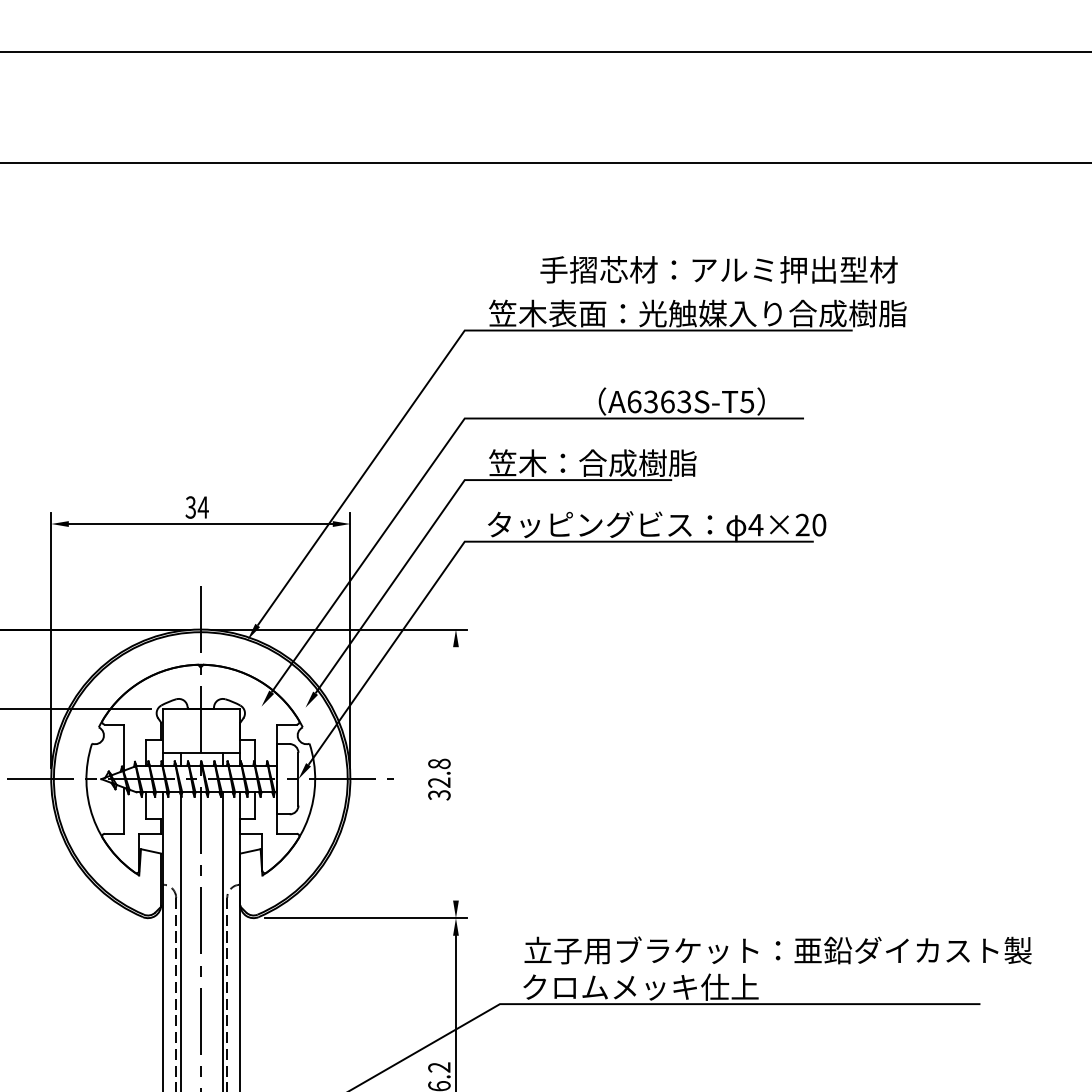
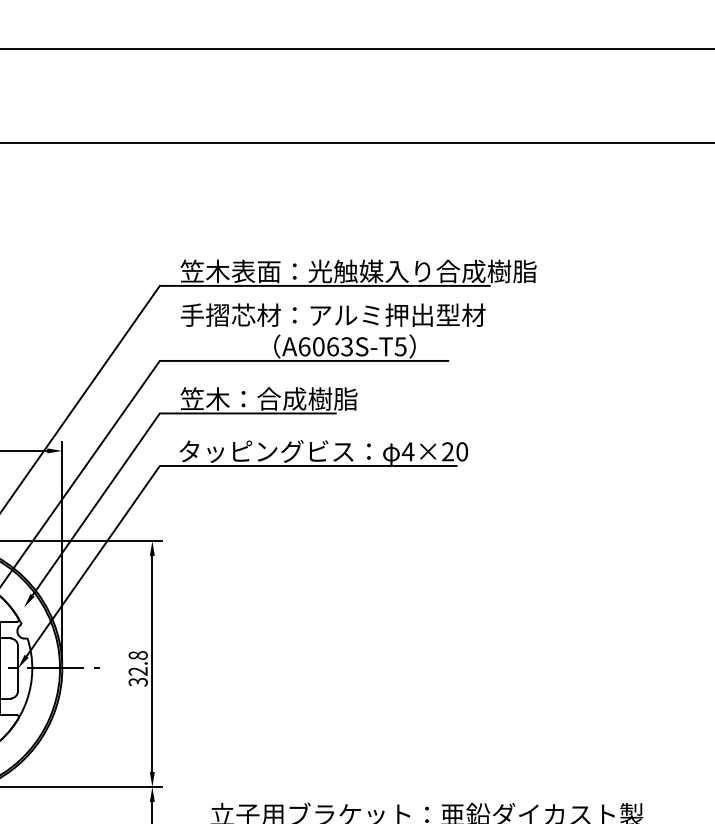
text: (718, 269) -> (332, 314), moved
text: (650, 401) -> (318, 346), A6363S-T5 -> A6063S-T5
line: (455, 773) -> (151, 663), added

